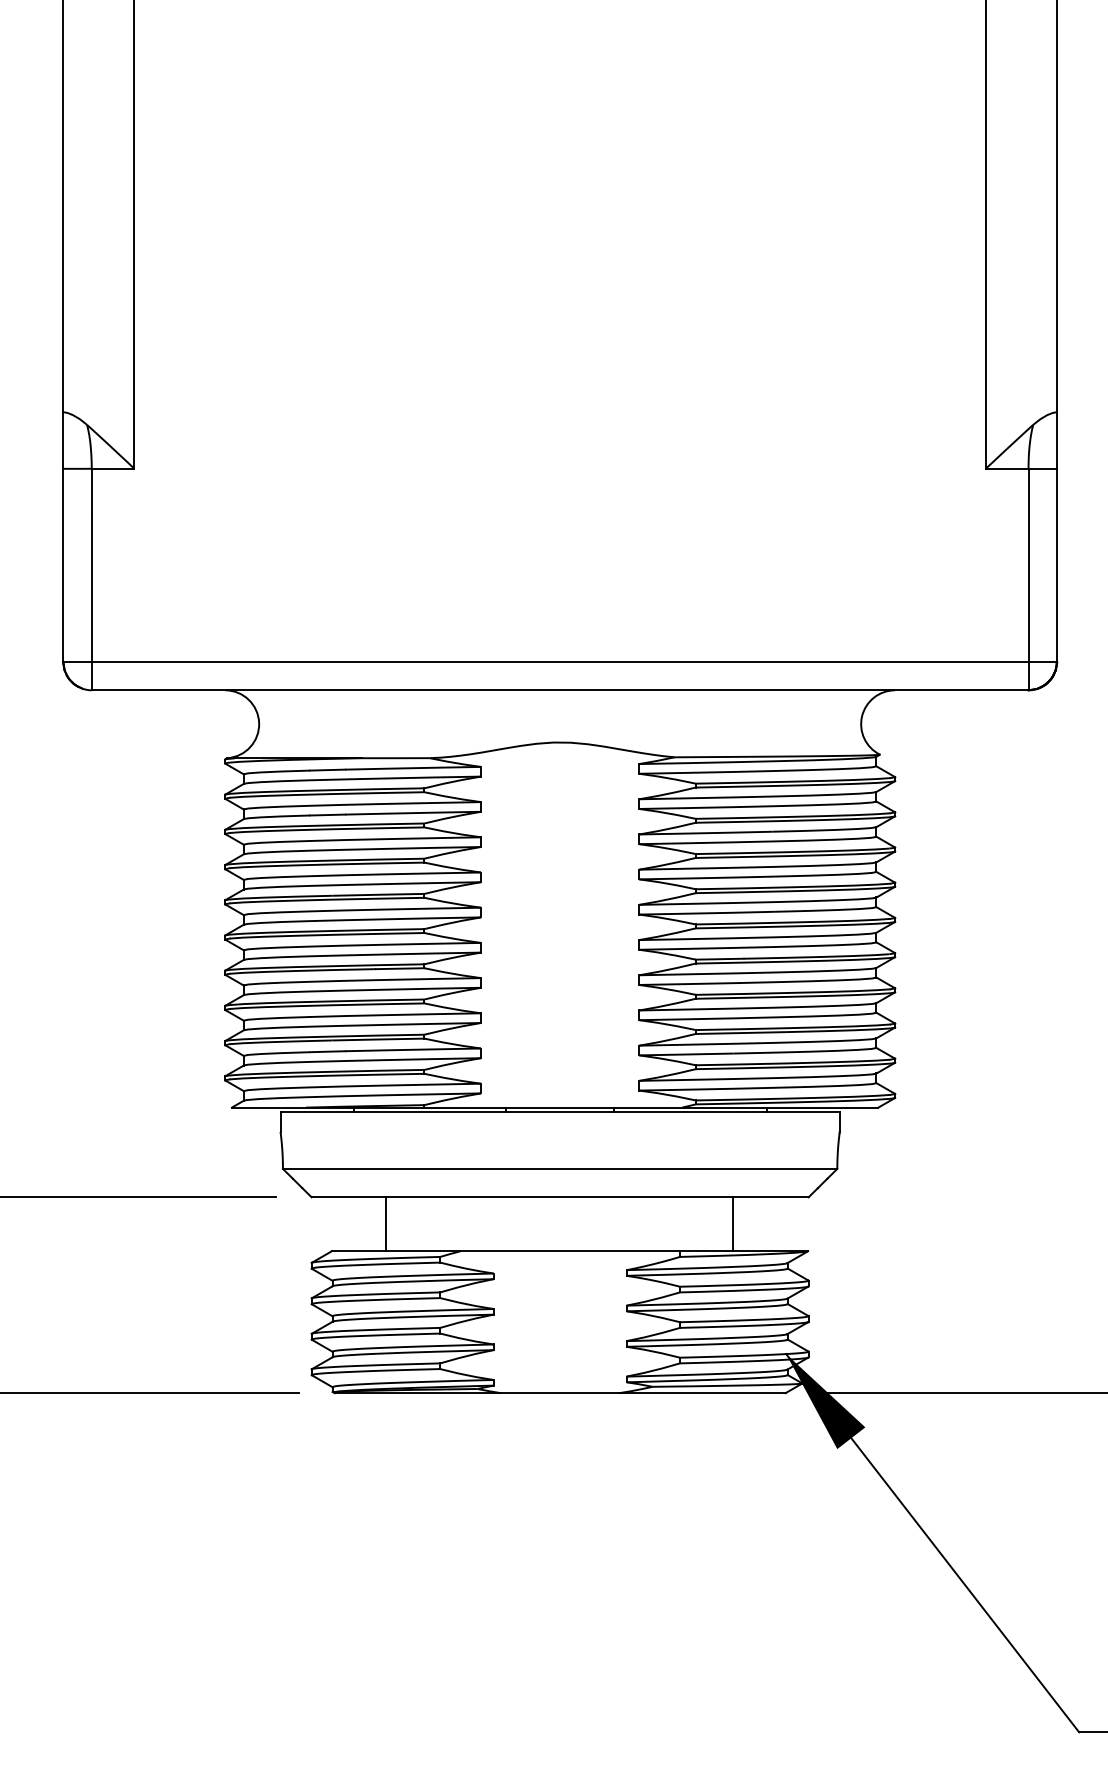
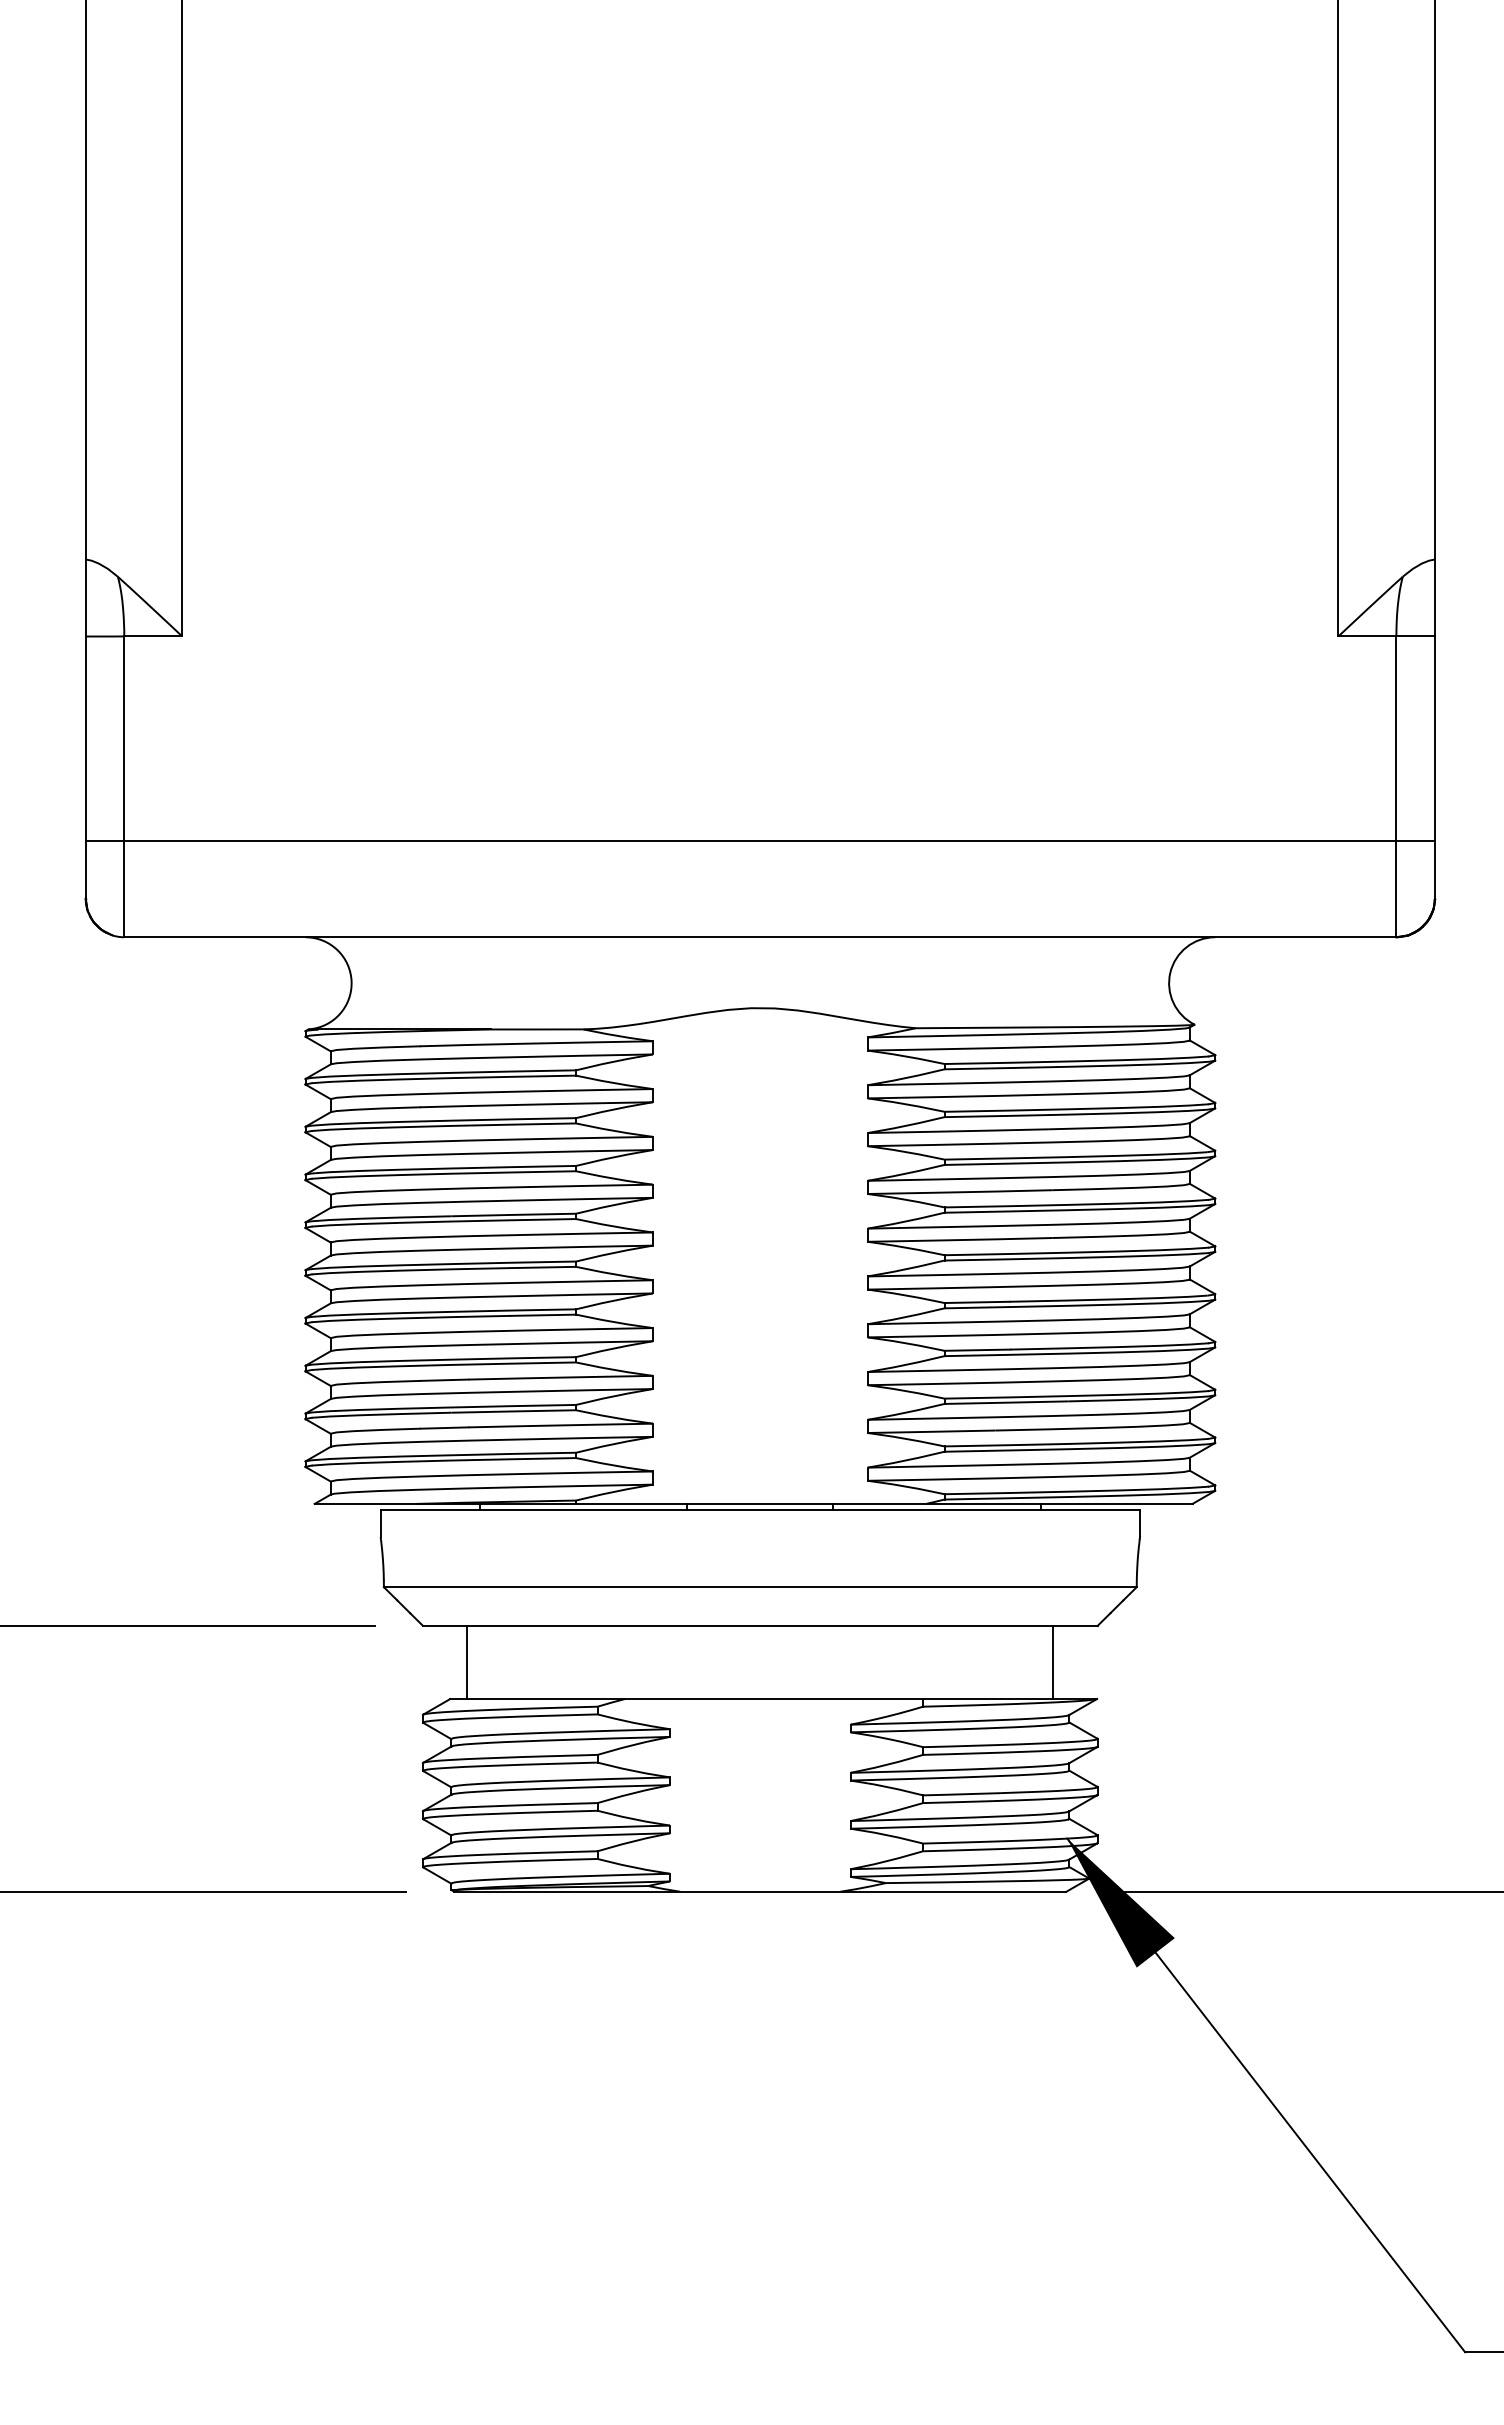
line: (559, 661) -> (759, 840), moved
line: (386, 1223) -> (467, 1661), moved
line: (733, 1223) -> (1053, 1661), moved

